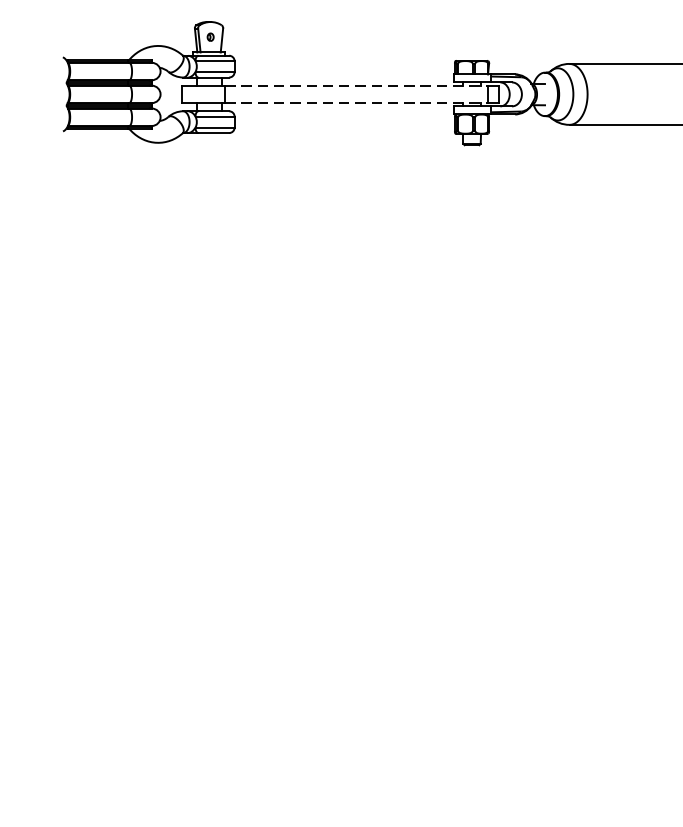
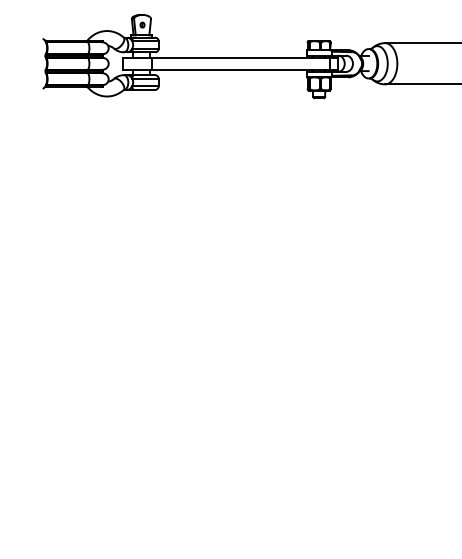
line: (357, 85) -> (241, 57), dashed -> solid
line: (357, 102) -> (241, 69), dashed -> solid

